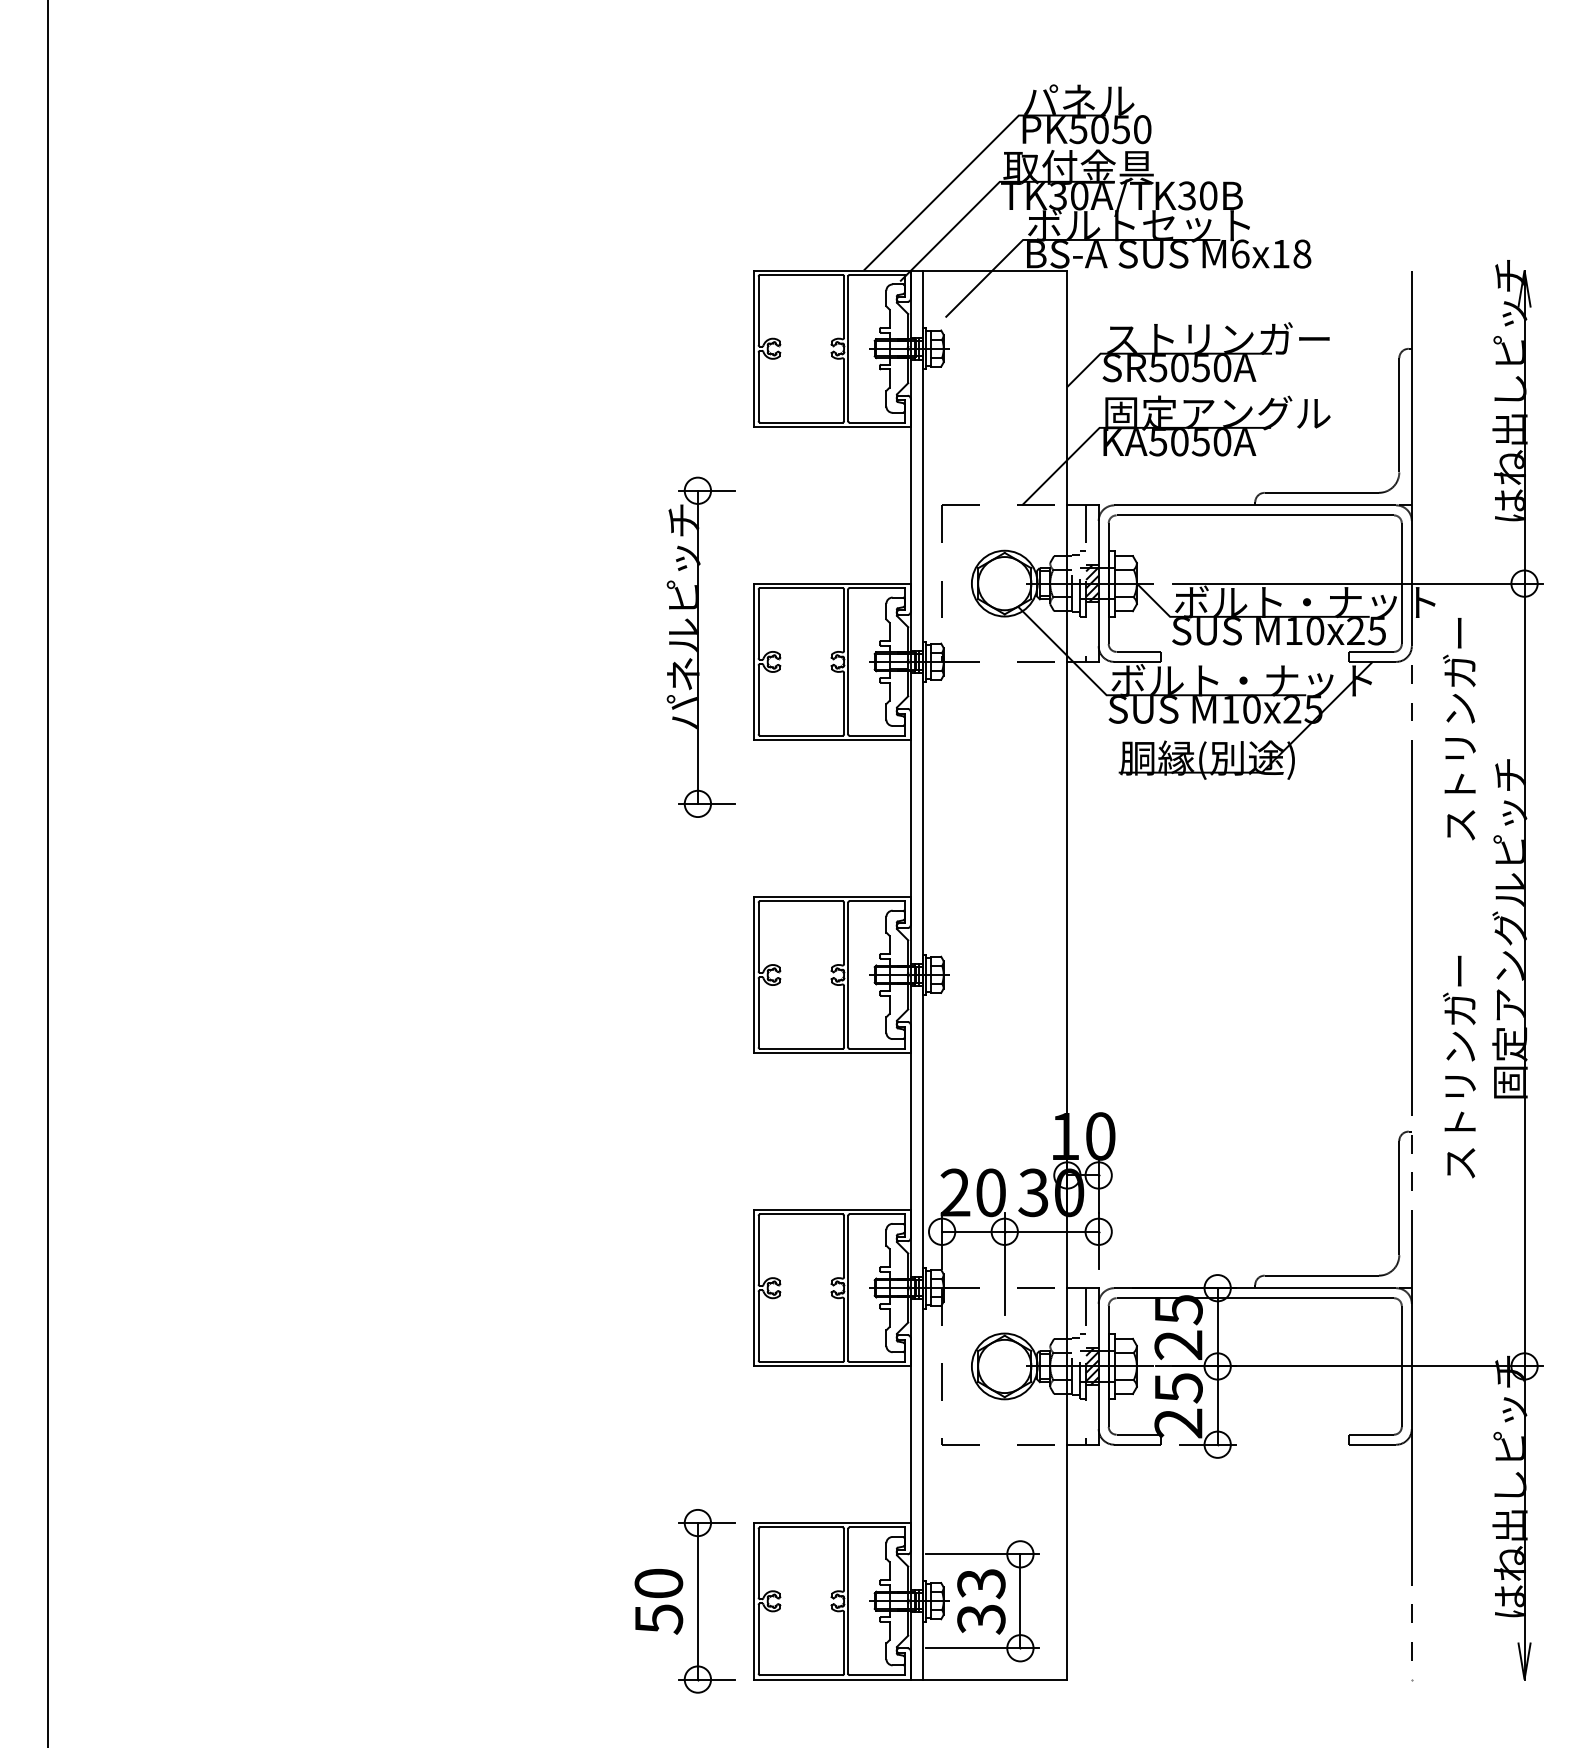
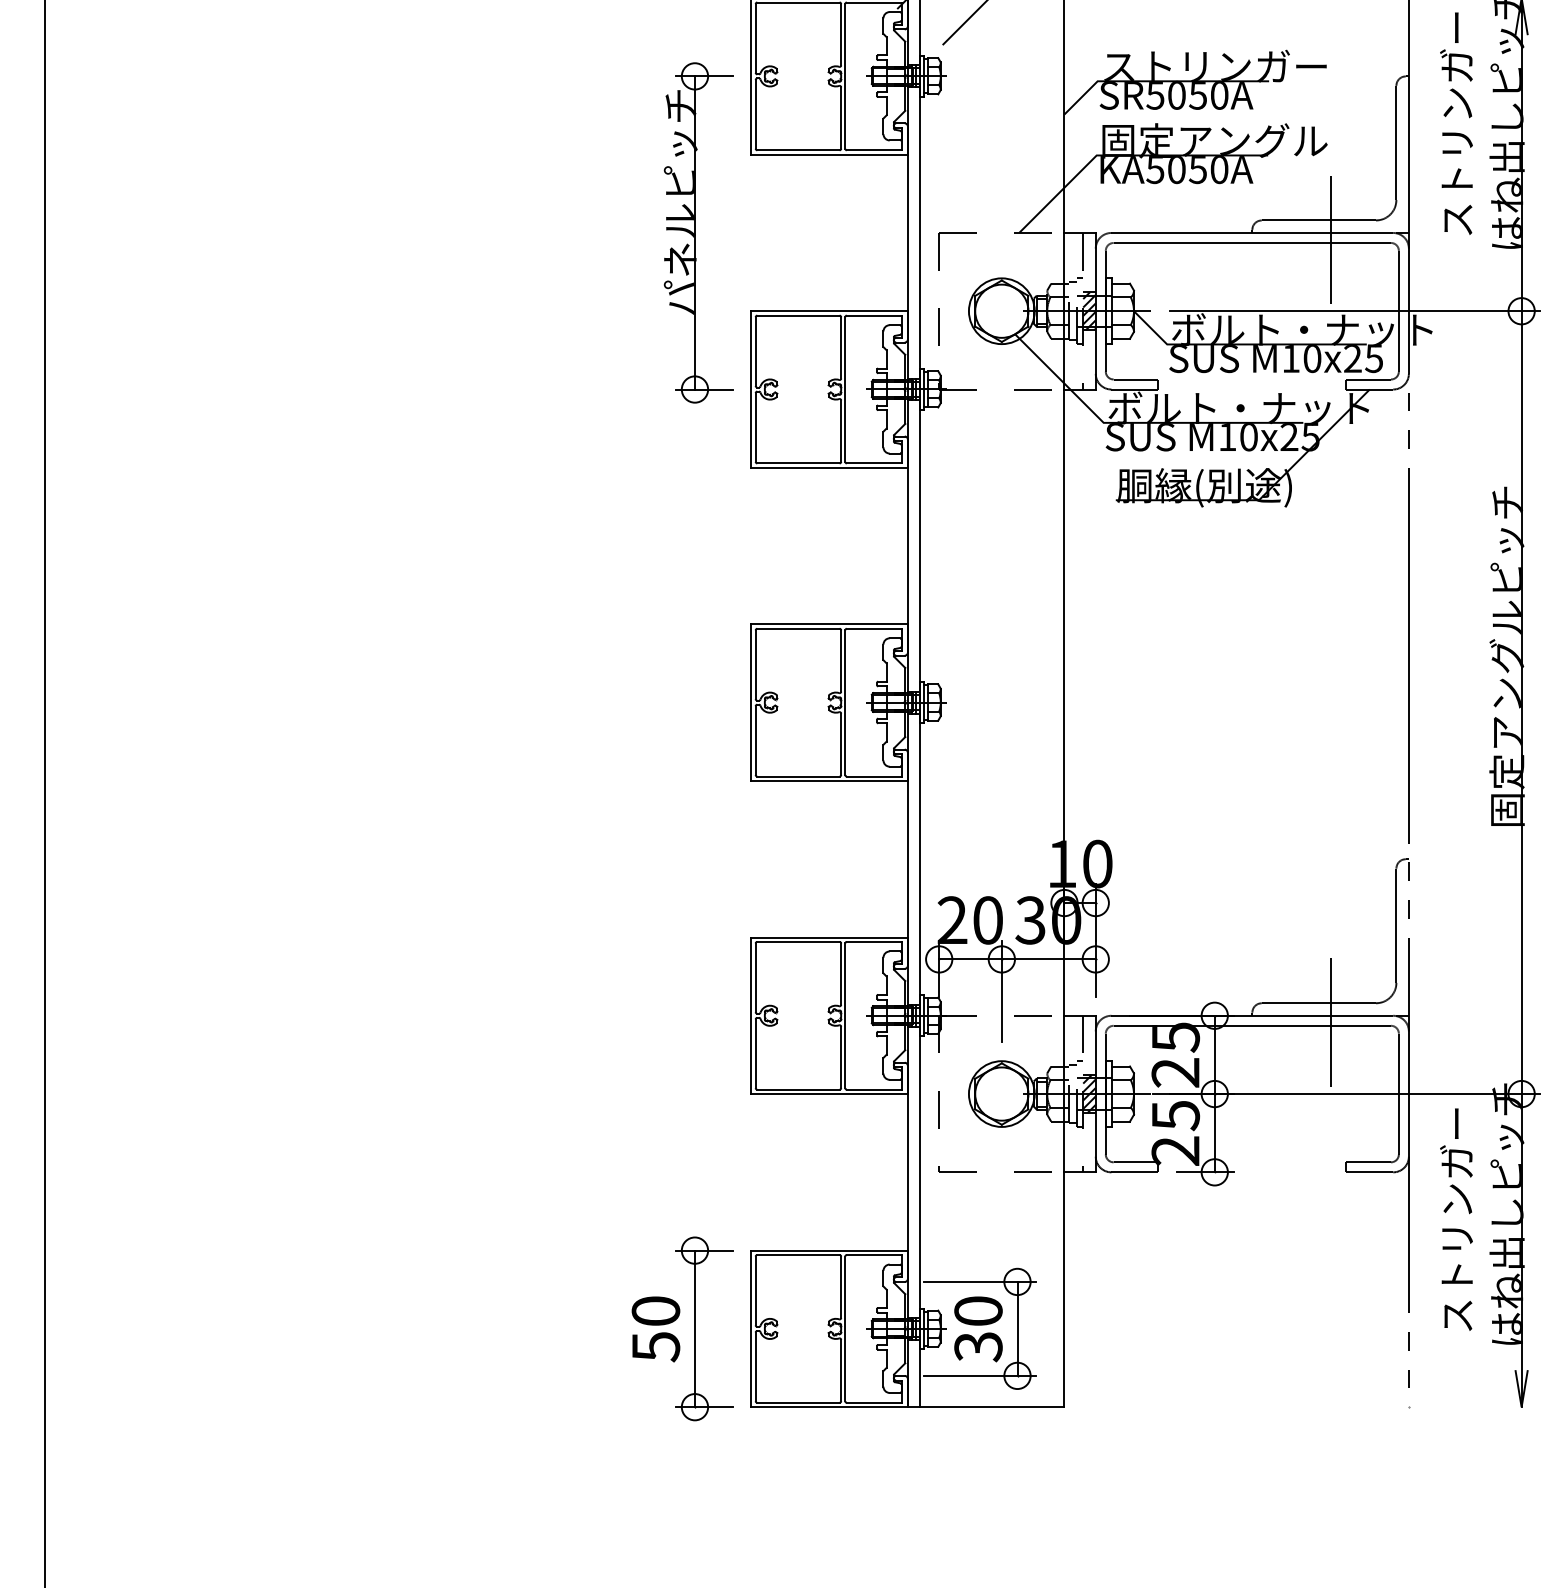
line: (1333, 511) -> (1330, 239), added
part: (700, 646) -> (697, 232), moved
text: (1459, 729) -> (1456, 124), moved
text: (1459, 1066) -> (1456, 1219), moved
line: (1333, 1294) -> (1330, 1022), added
text: (981, 1583) -> (978, 1311), 33 -> 30

